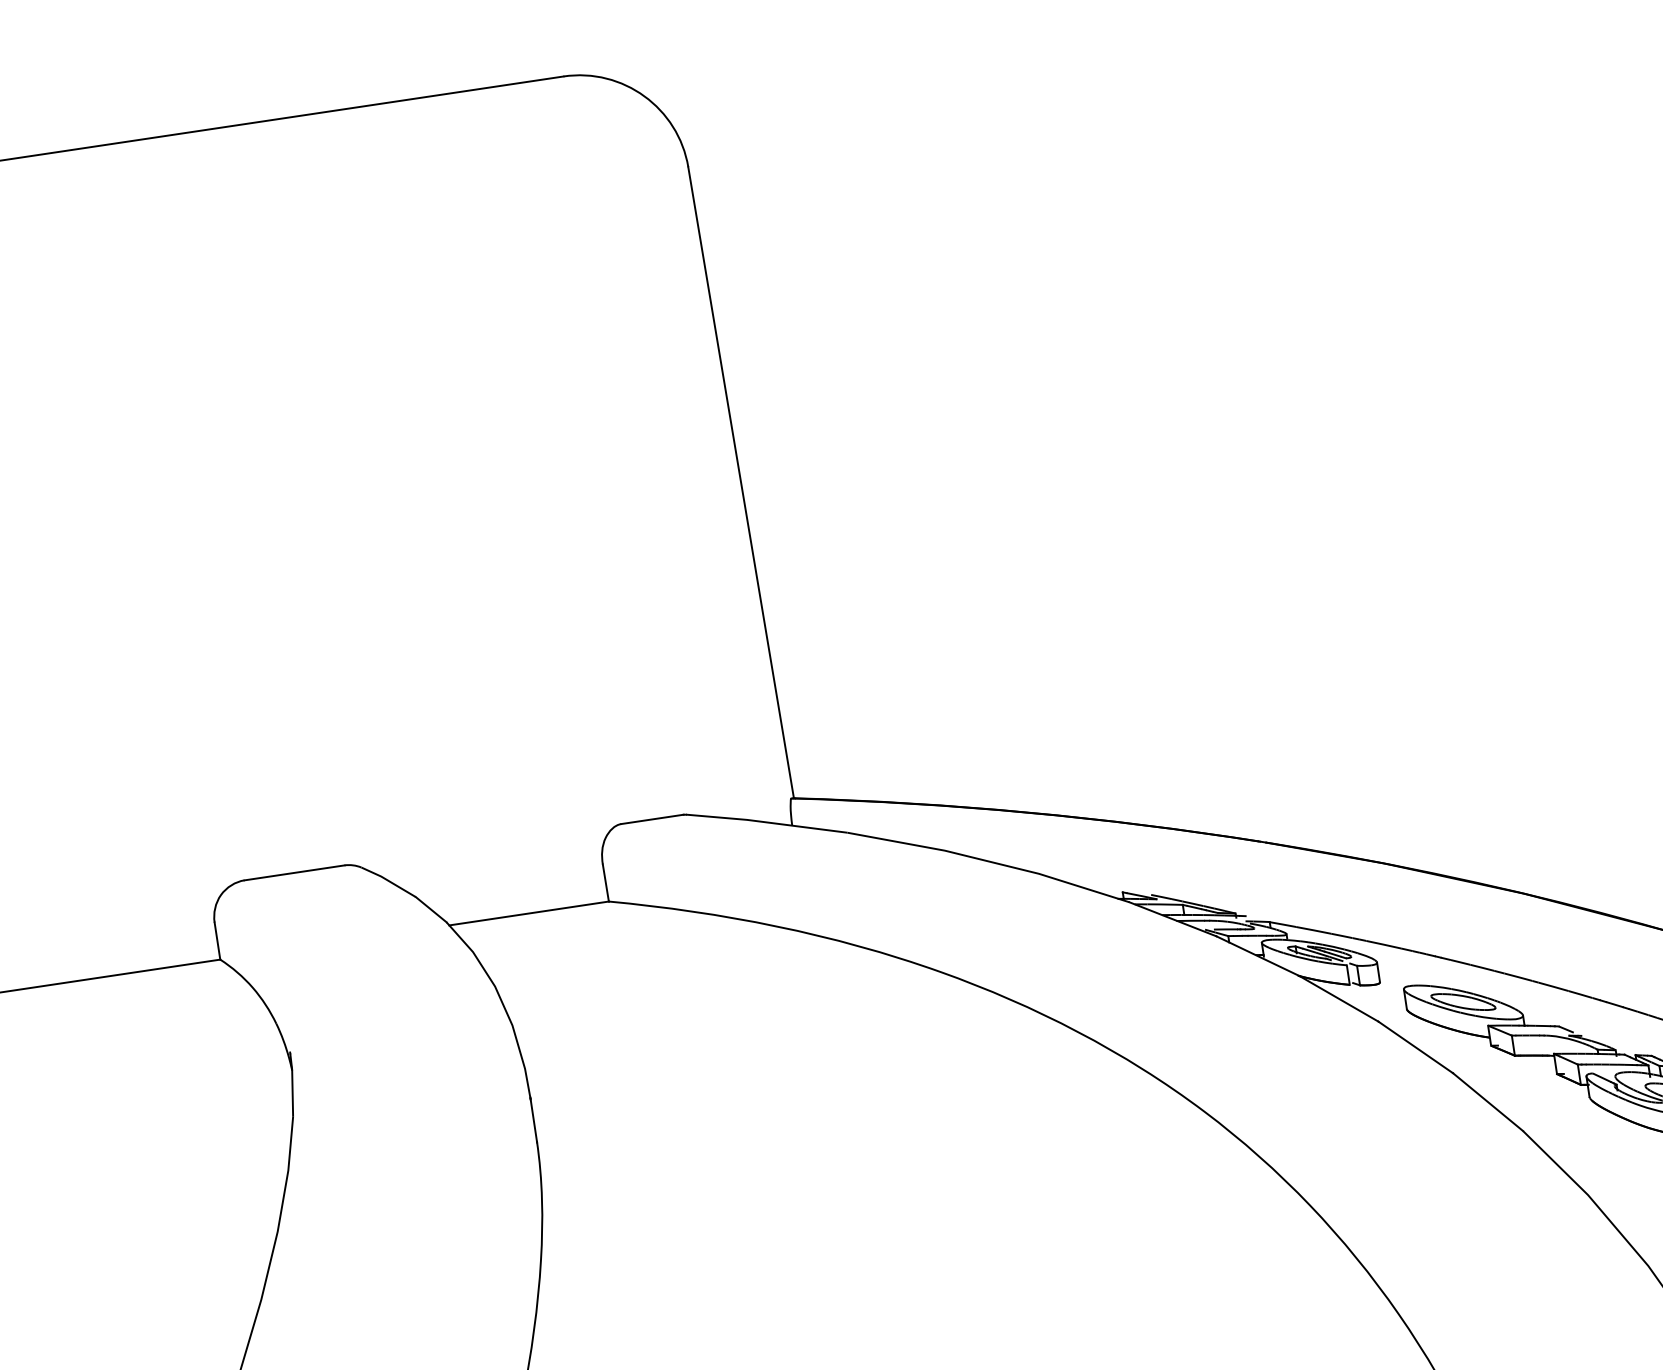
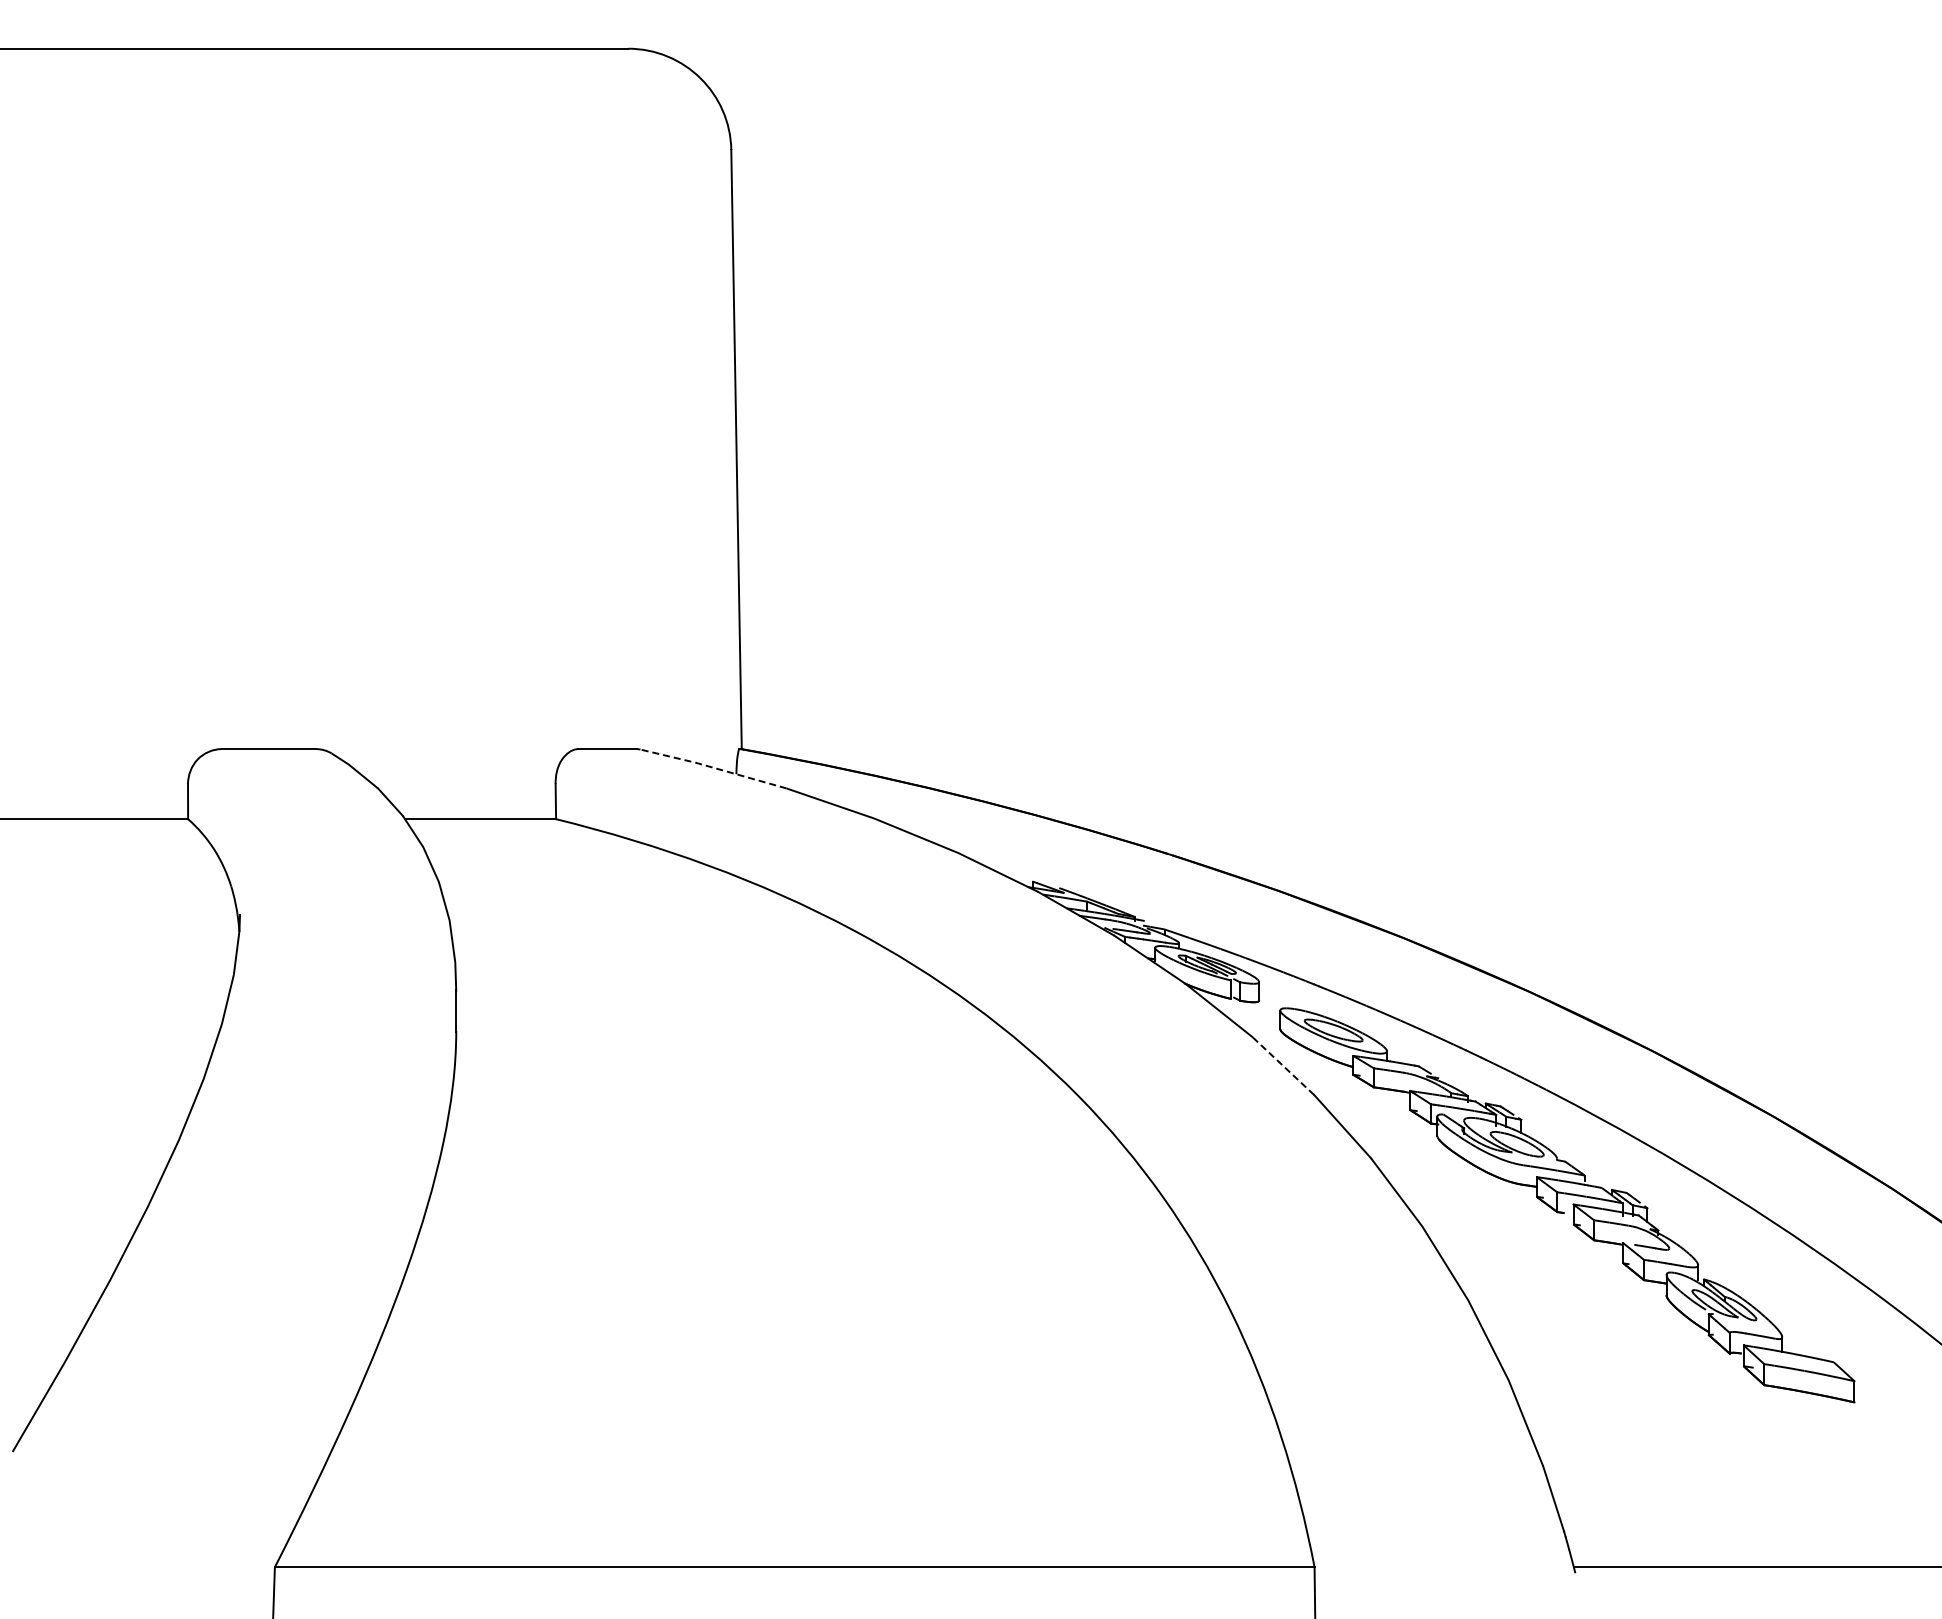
line: (765, 822) -> (712, 767), solid -> dashed
line: (1414, 1047) -> (1282, 1065), solid -> dashed

